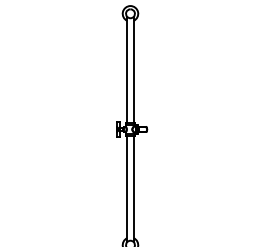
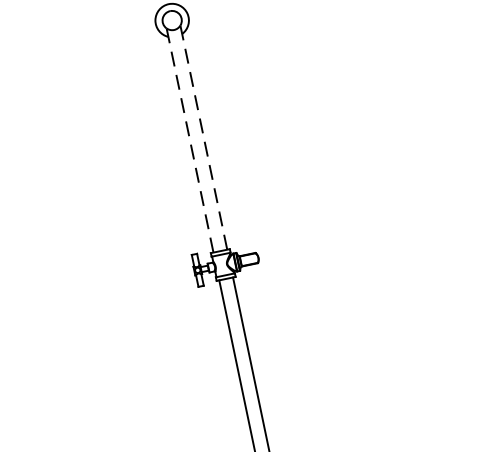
line: (127, 70) -> (190, 141), solid -> dashed
line: (133, 70) -> (203, 139), solid -> dashed

